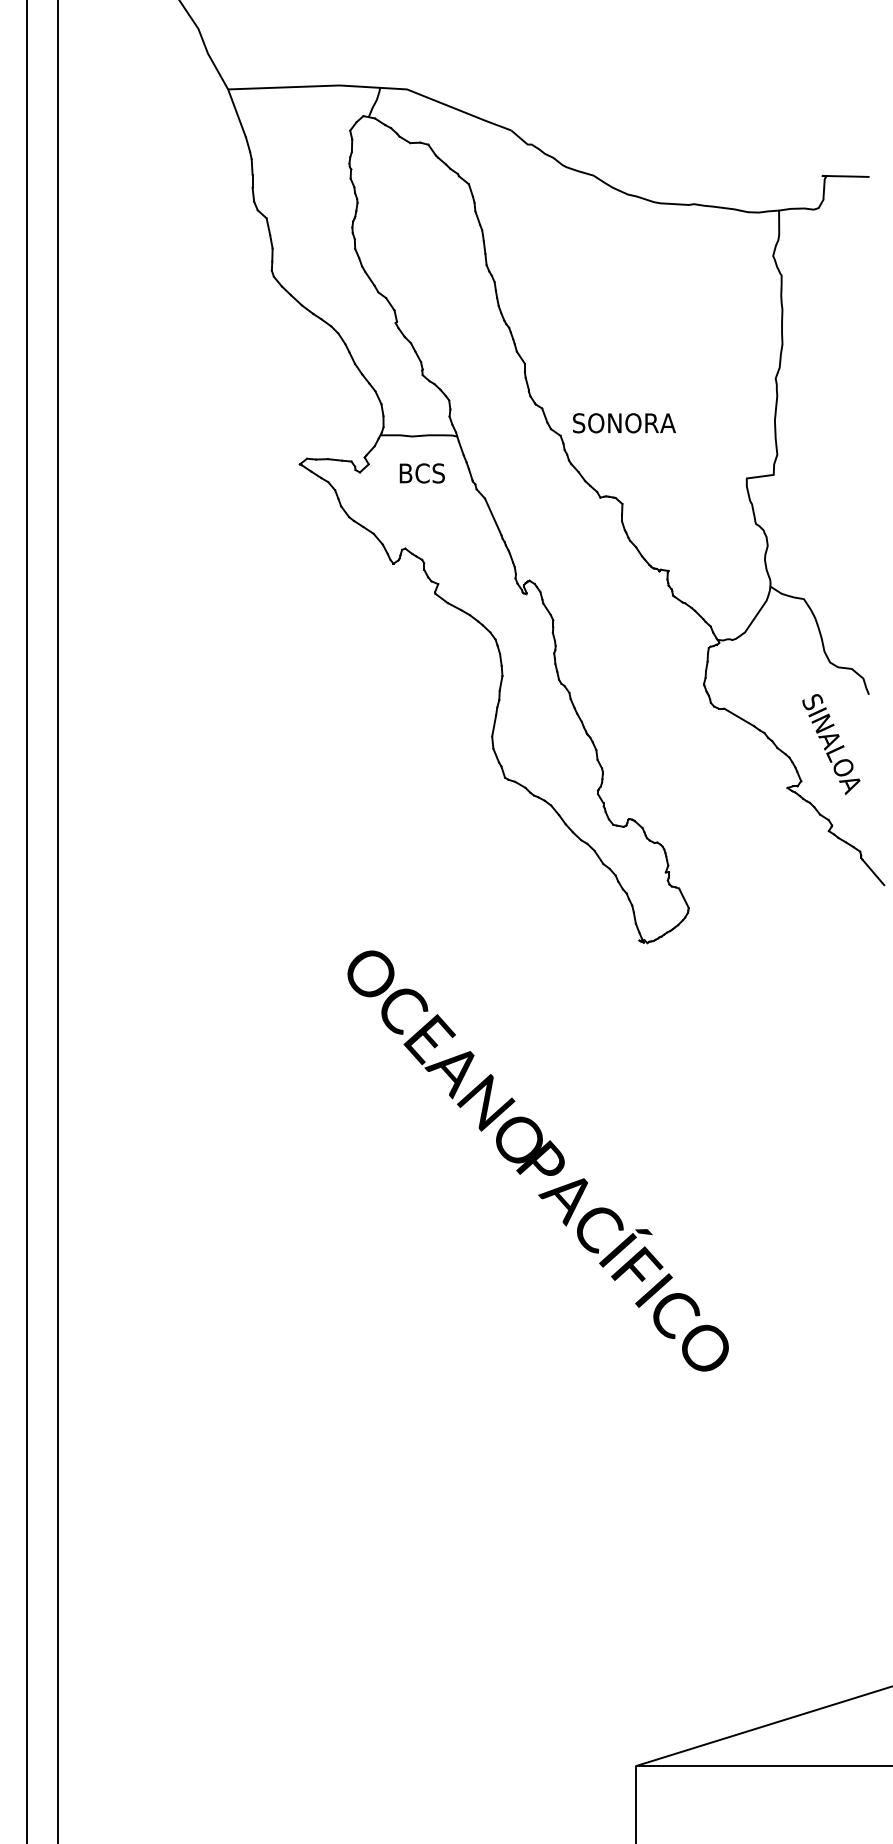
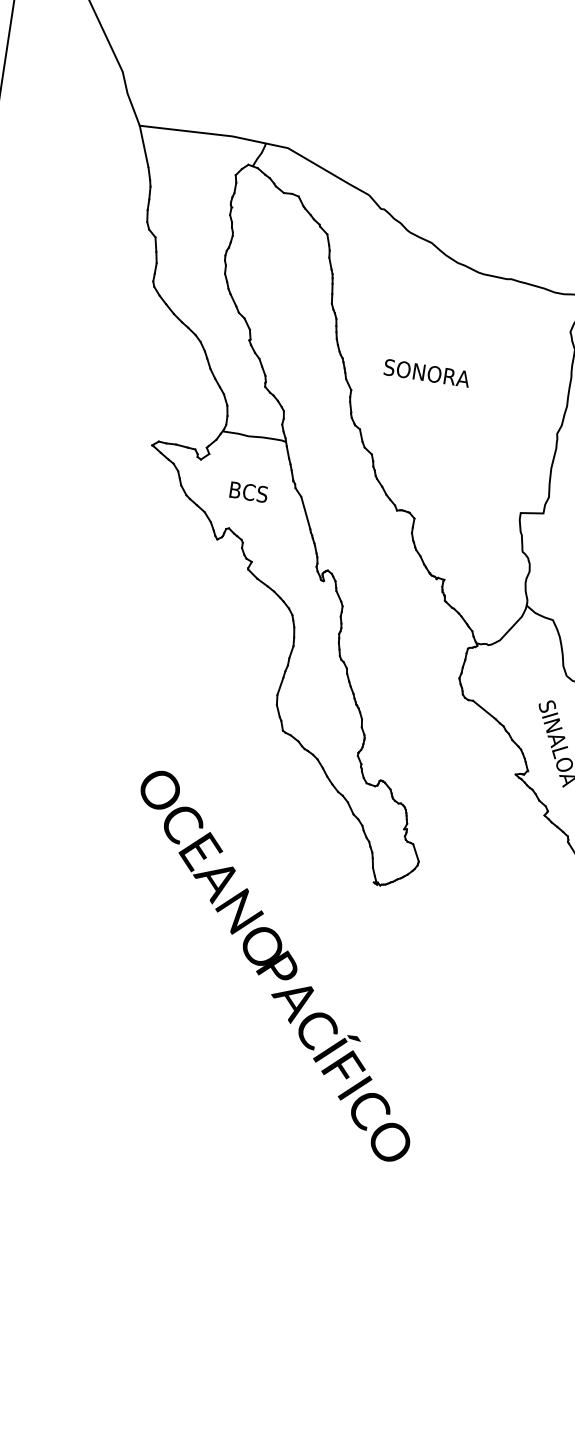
text: (624, 423) -> (427, 373), moved
text: (421, 473) -> (248, 492), moved
text: (537, 1160) -> (274, 965), moved

